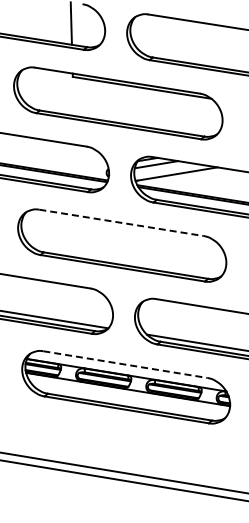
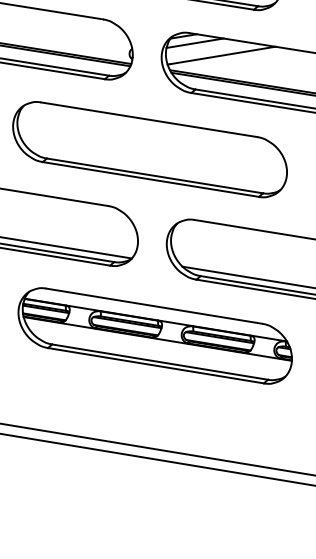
line: (122, 222) -> (150, 119), dashed -> solid
line: (125, 364) -> (154, 306), dashed -> solid

